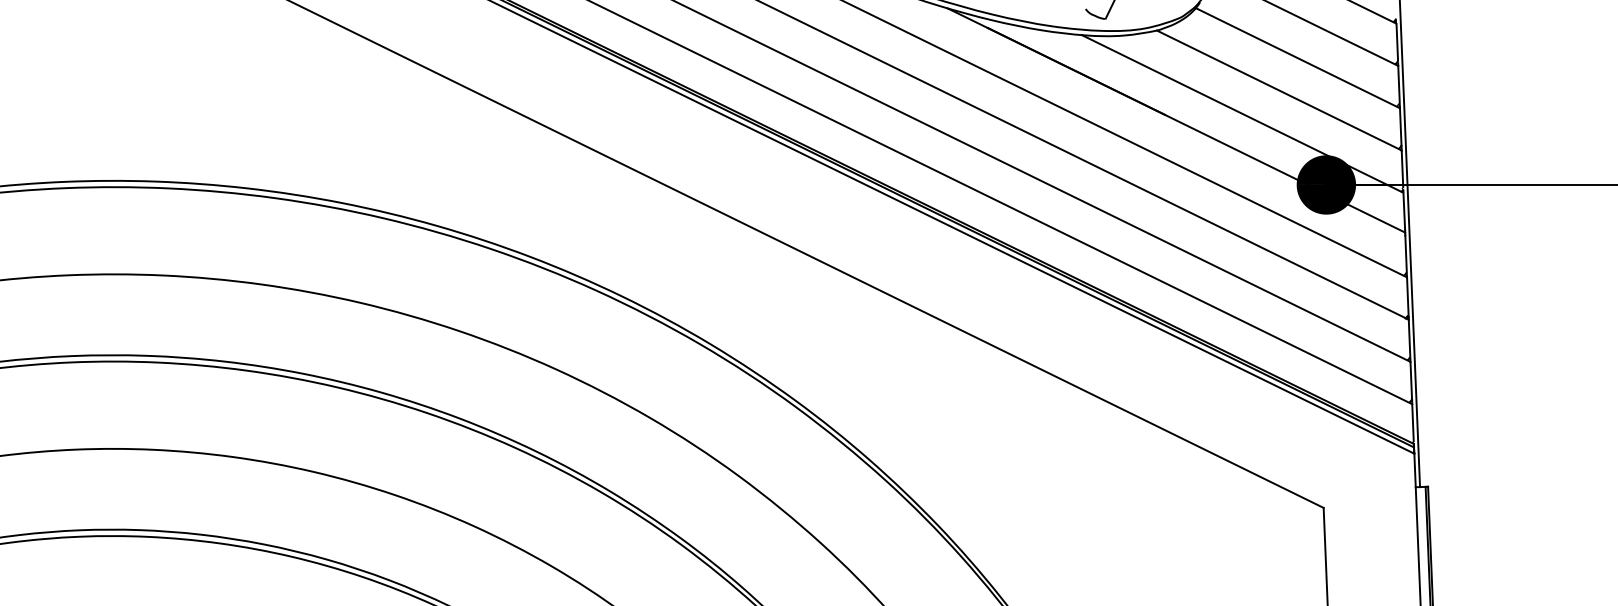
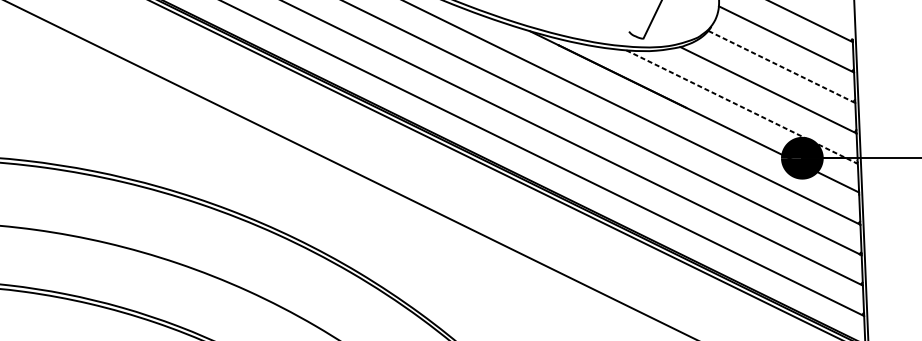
line: (1298, 58) -> (782, 67), solid -> dashed
line: (1242, 113) -> (741, 106), solid -> dashed

